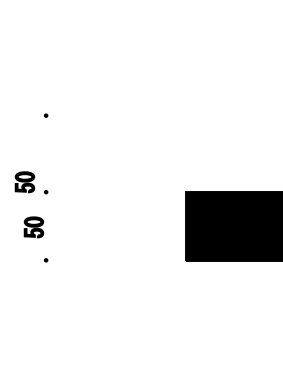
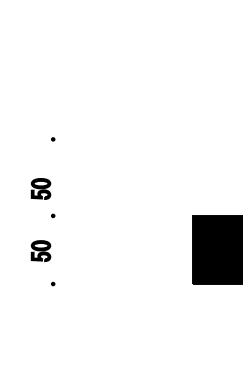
part: (24, 182) -> (40, 189), moved

